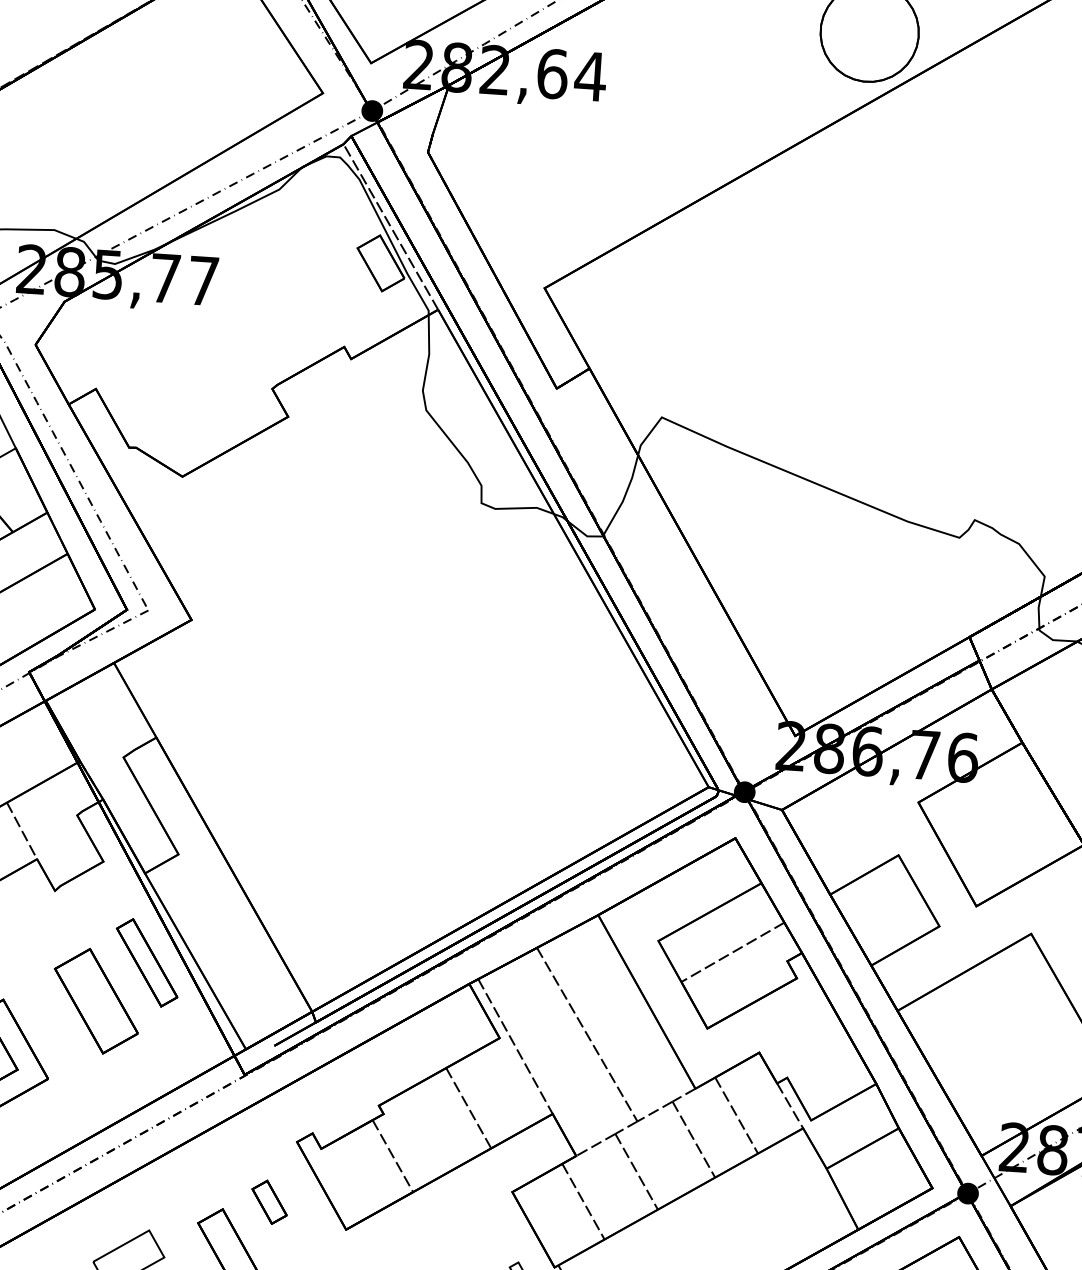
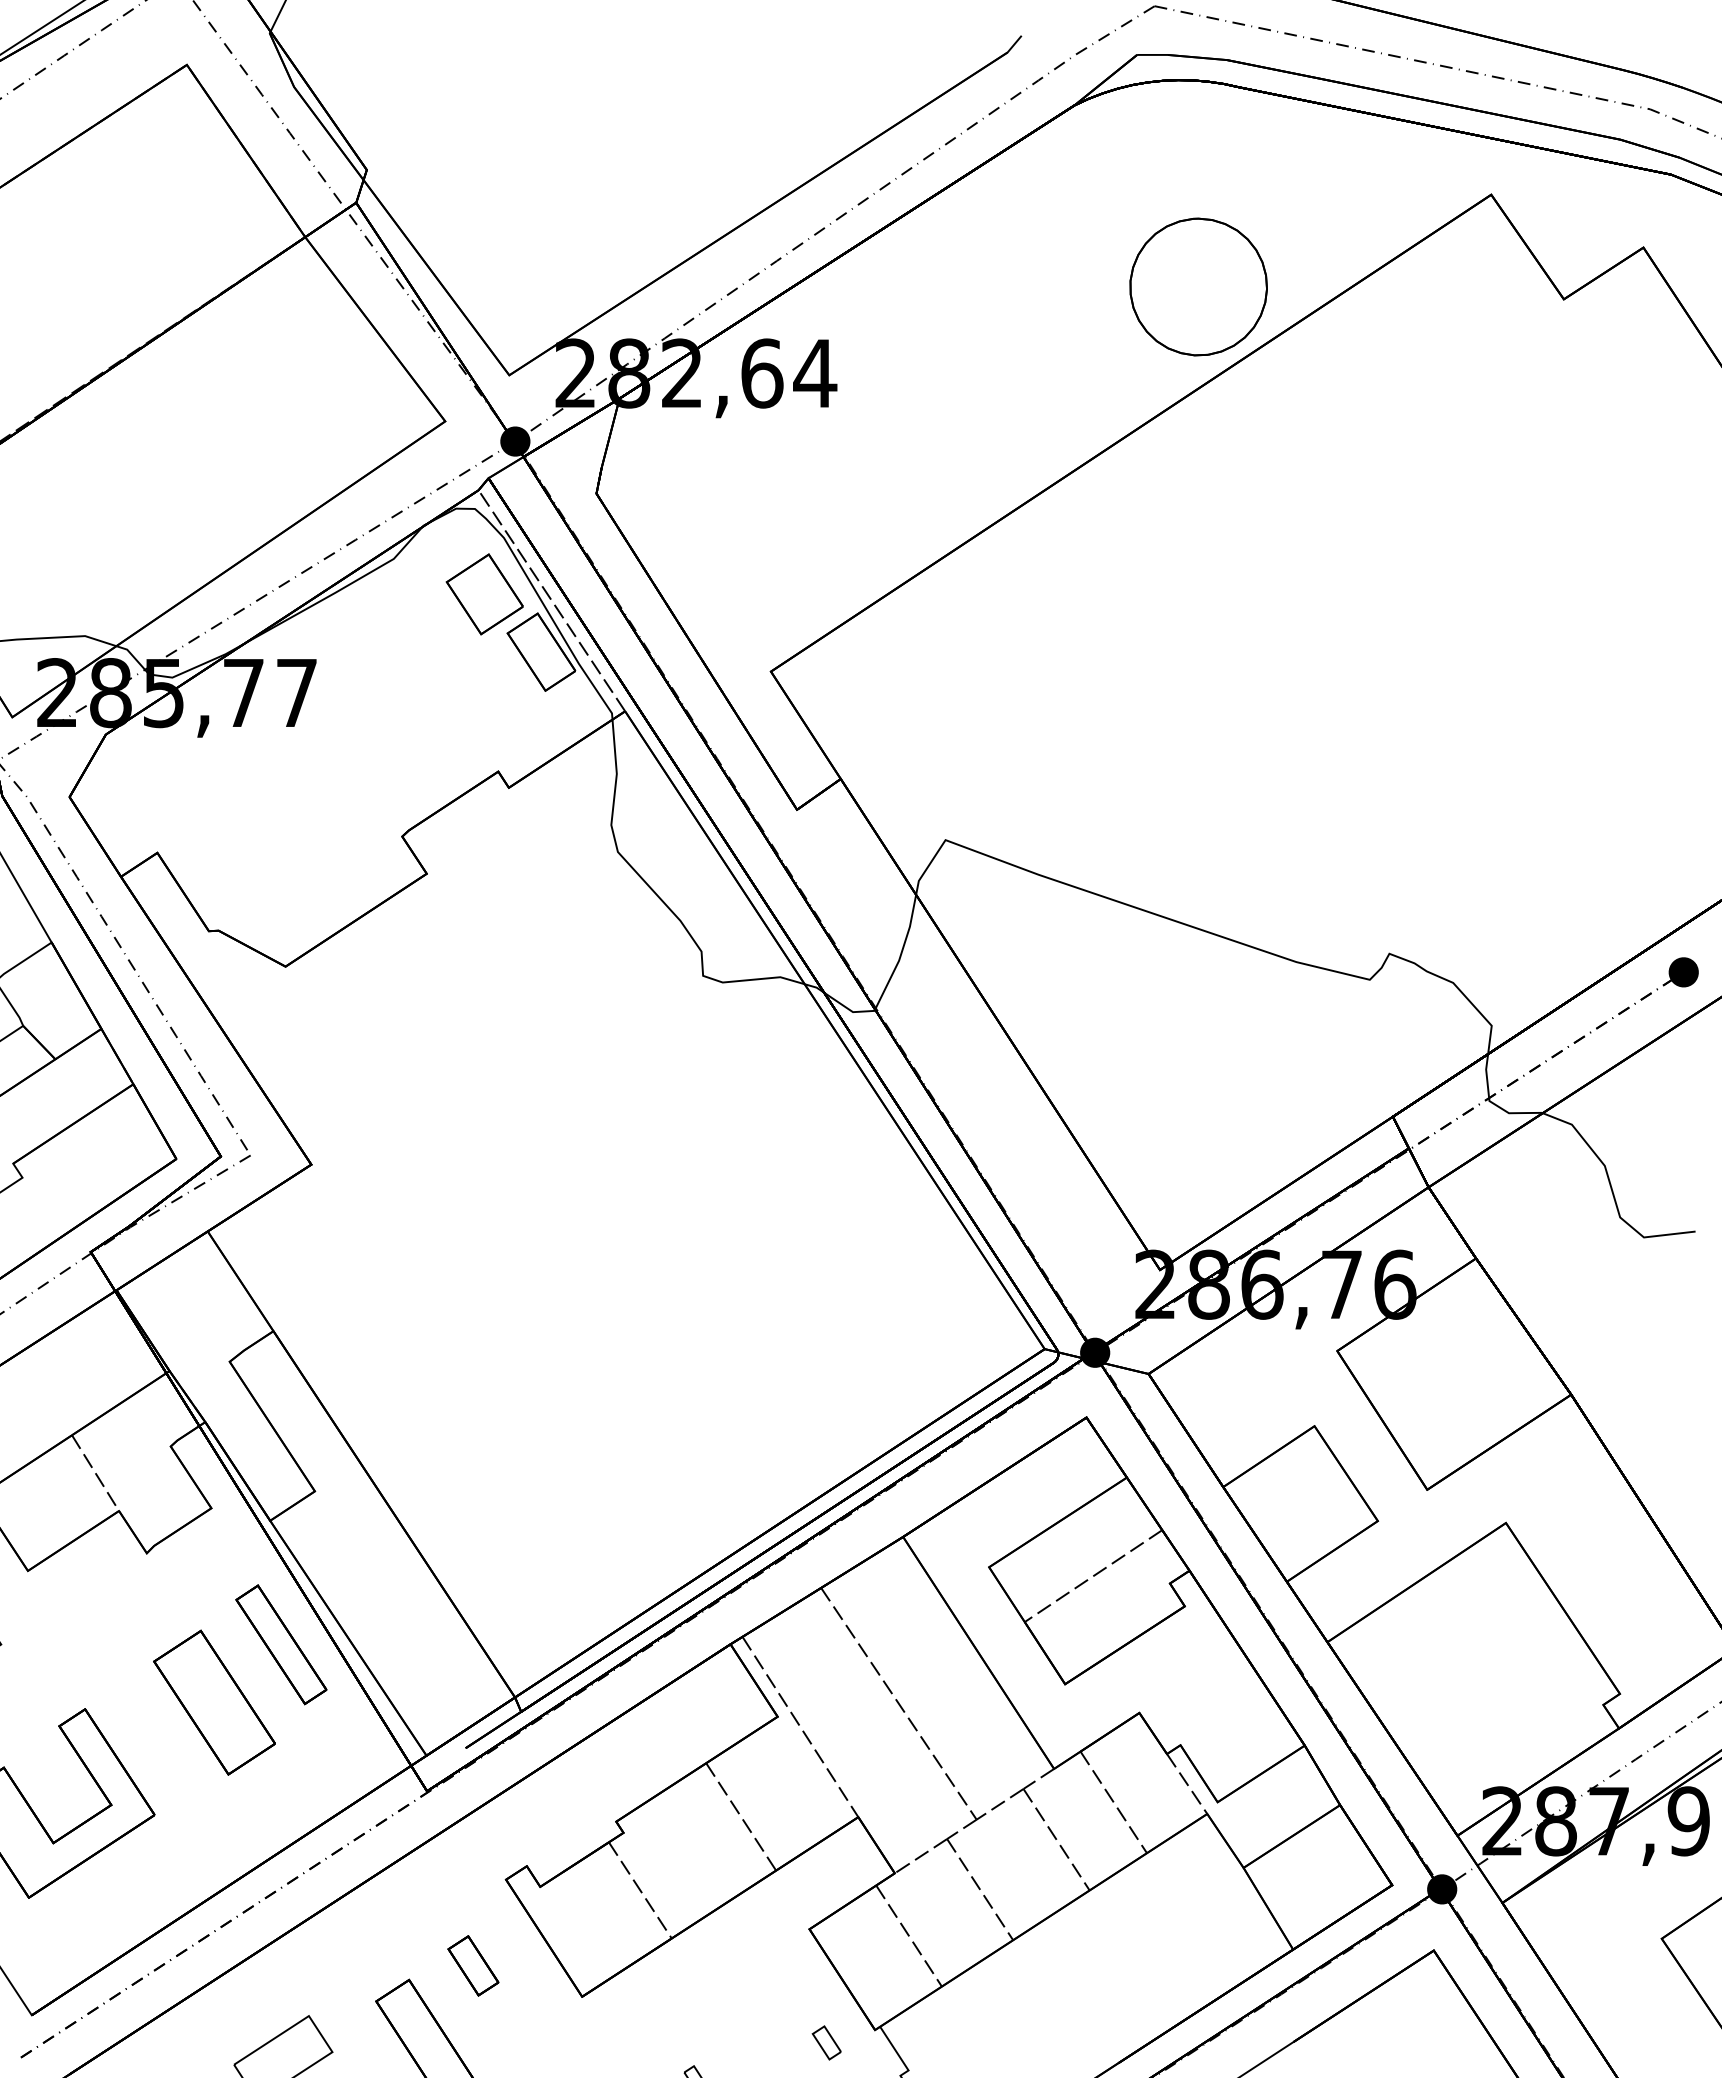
part: (342, 219) -> (484, 594), added

